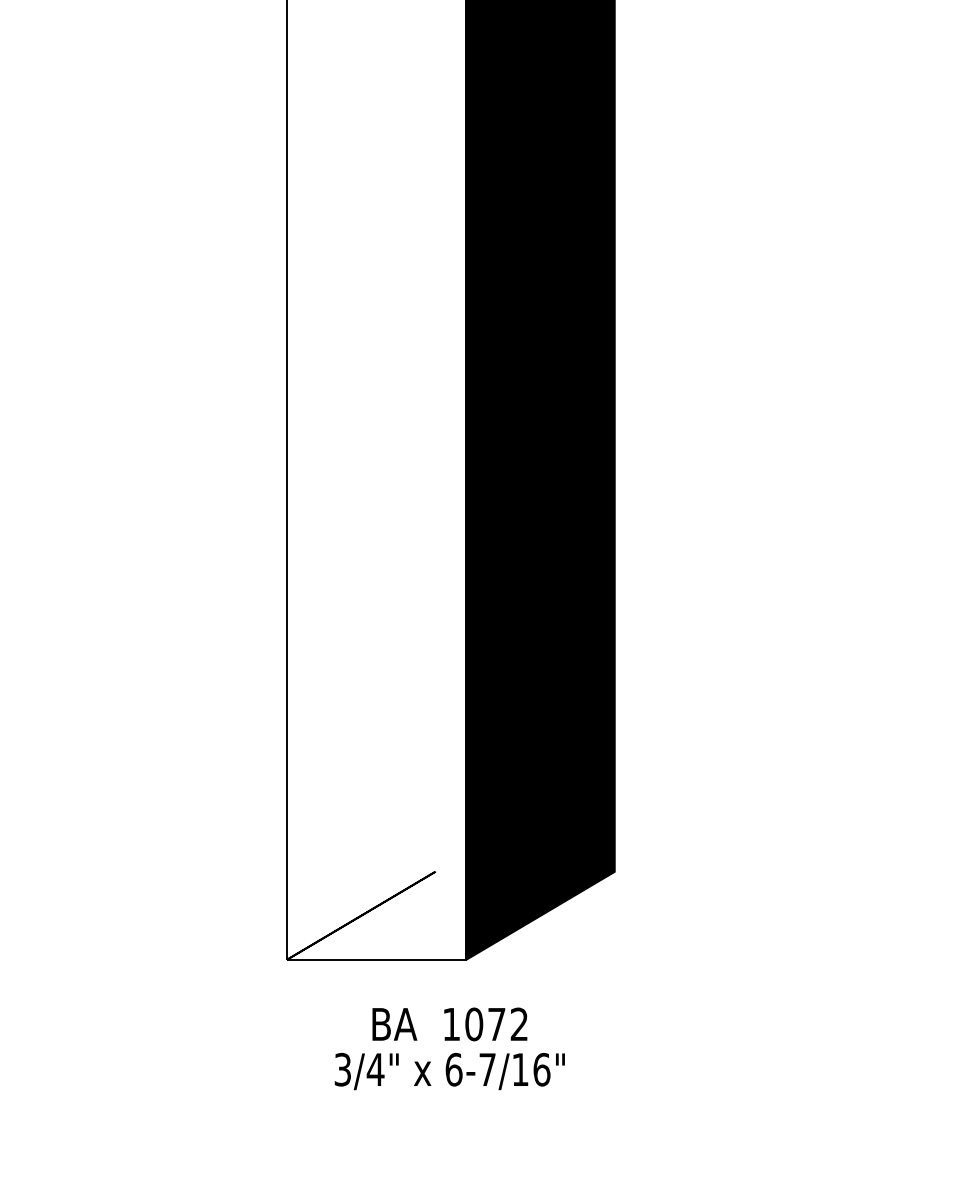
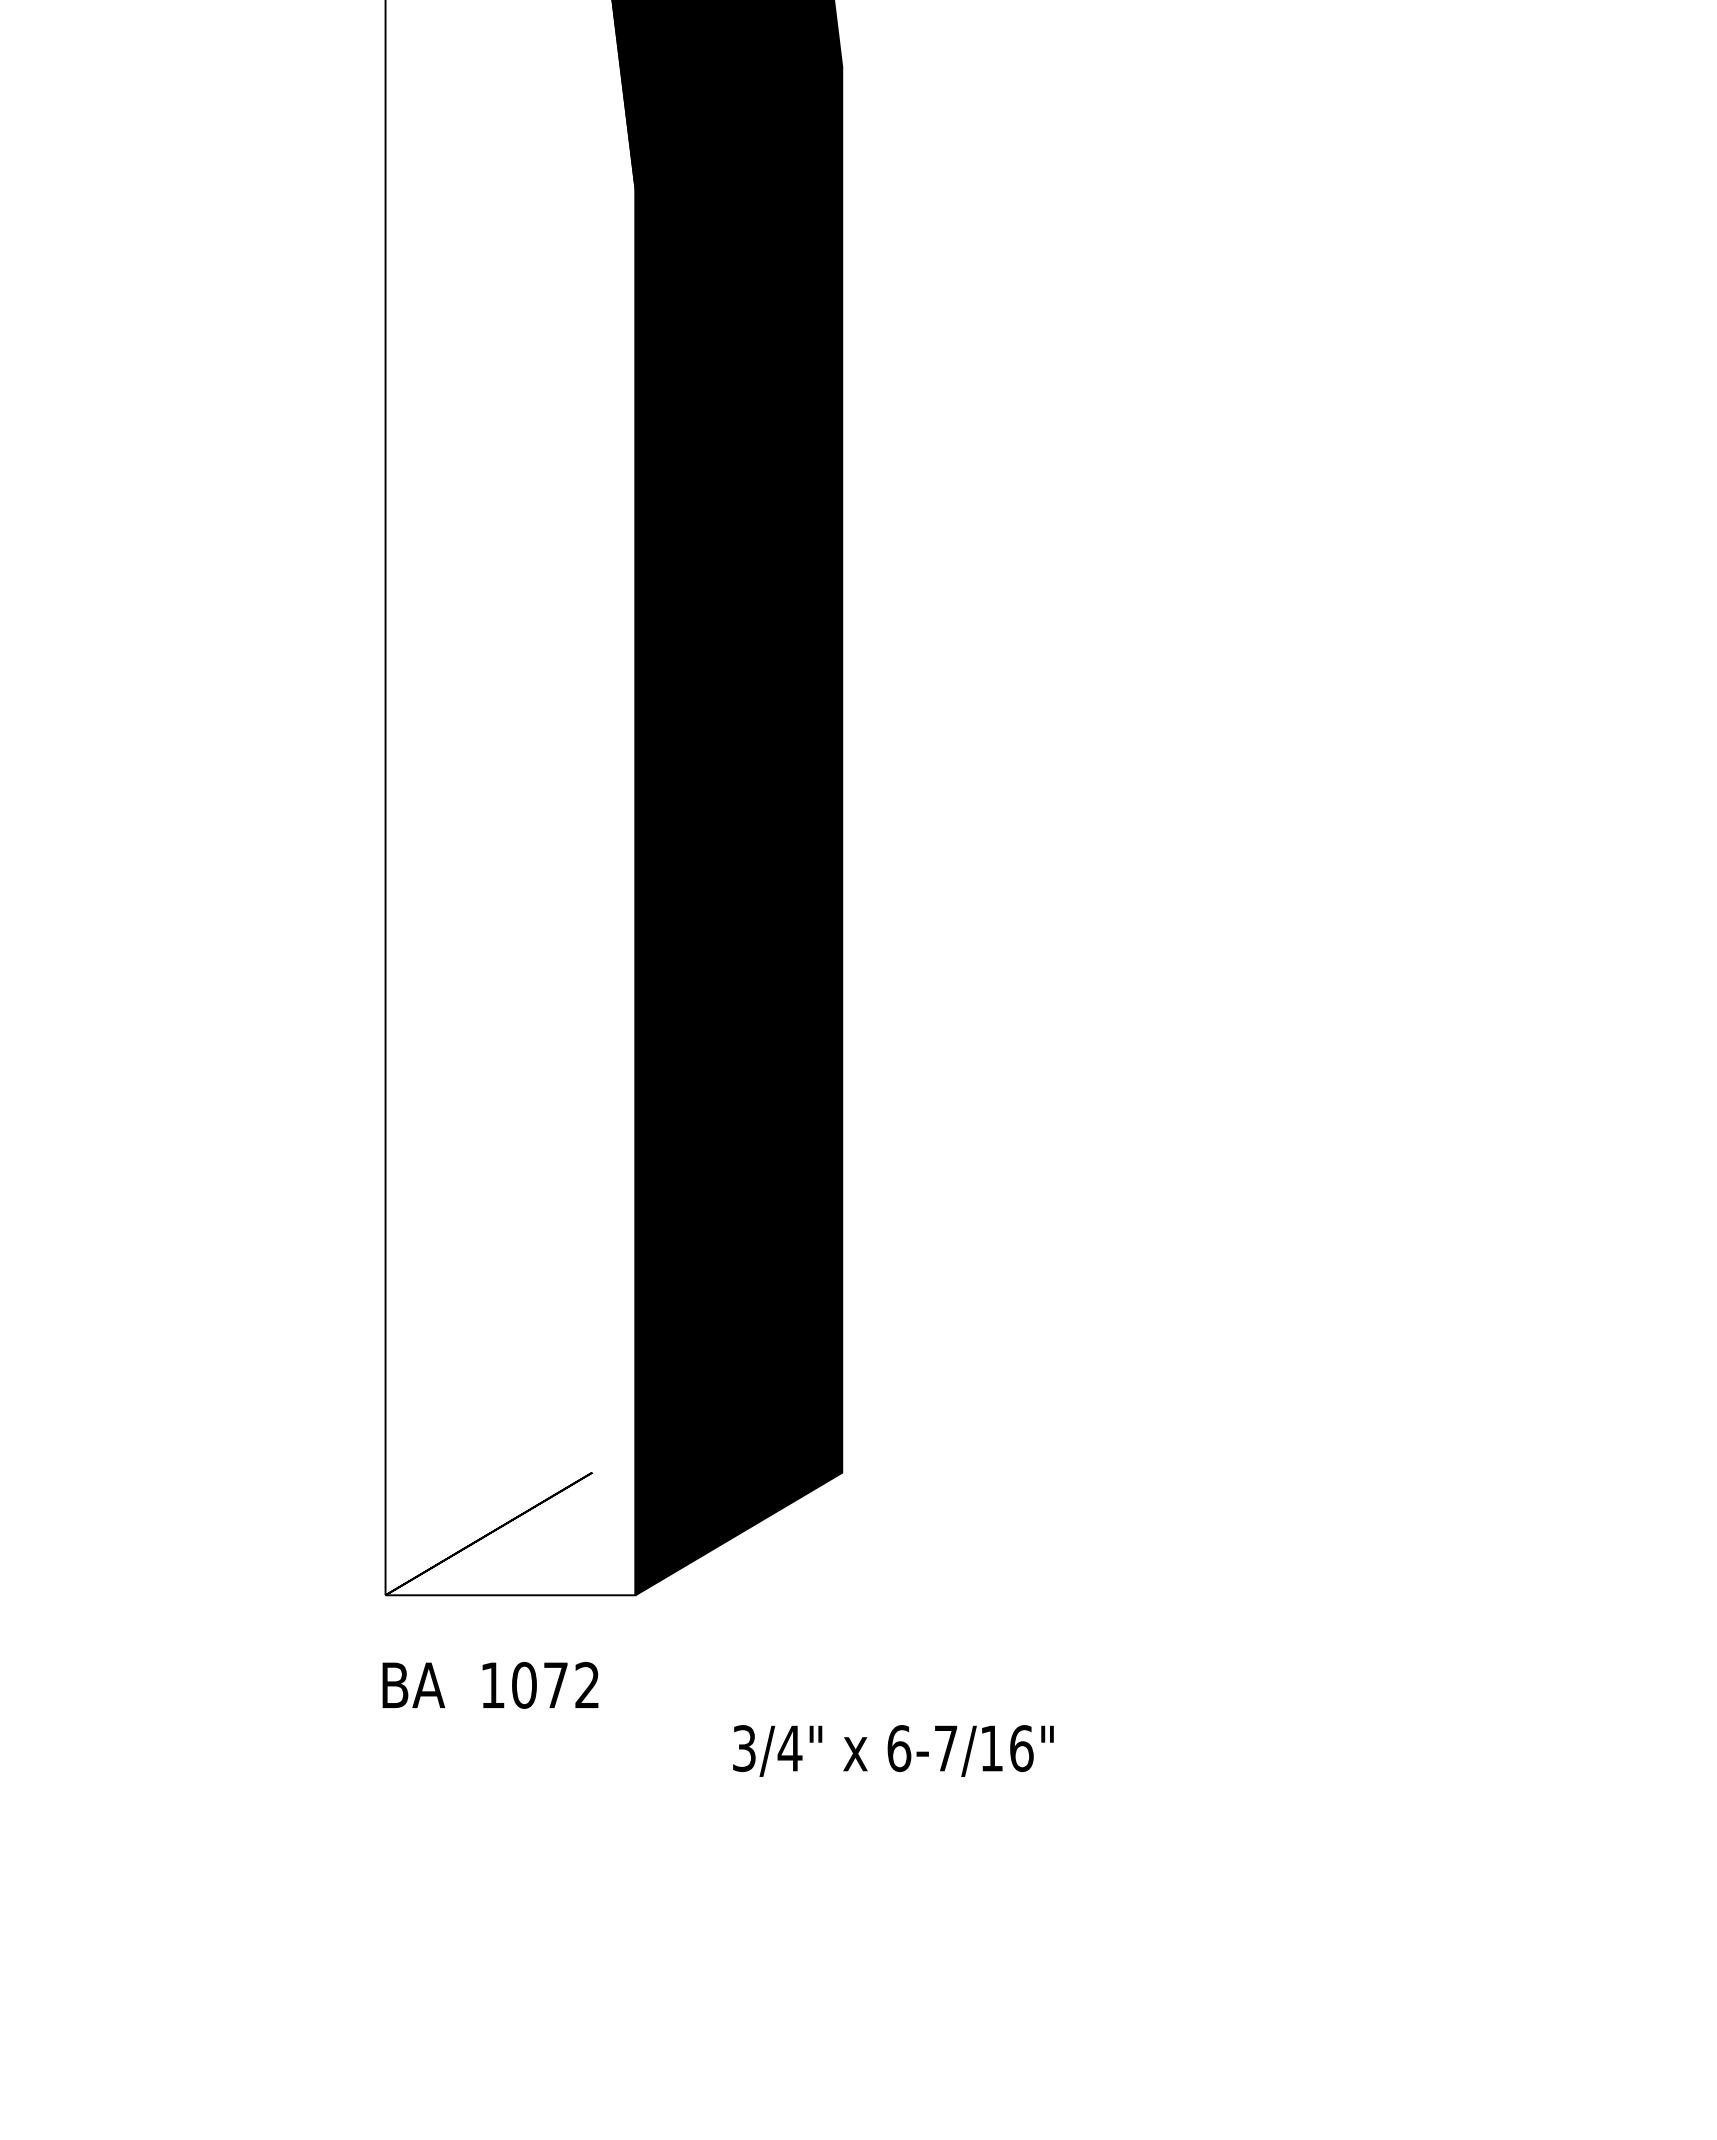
text: (449, 1023) -> (490, 1684), moved
text: (449, 1071) -> (893, 1750), moved

